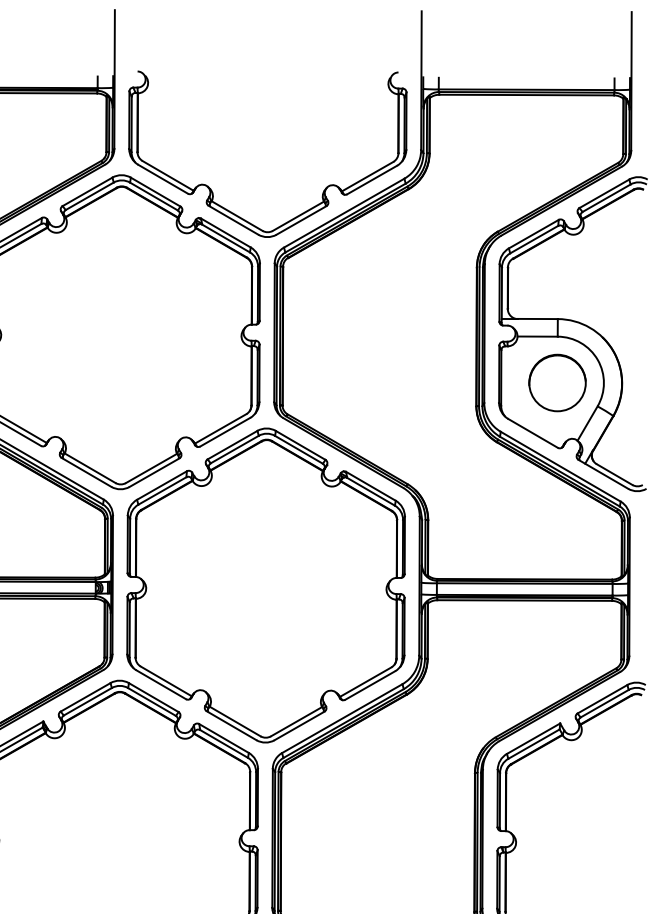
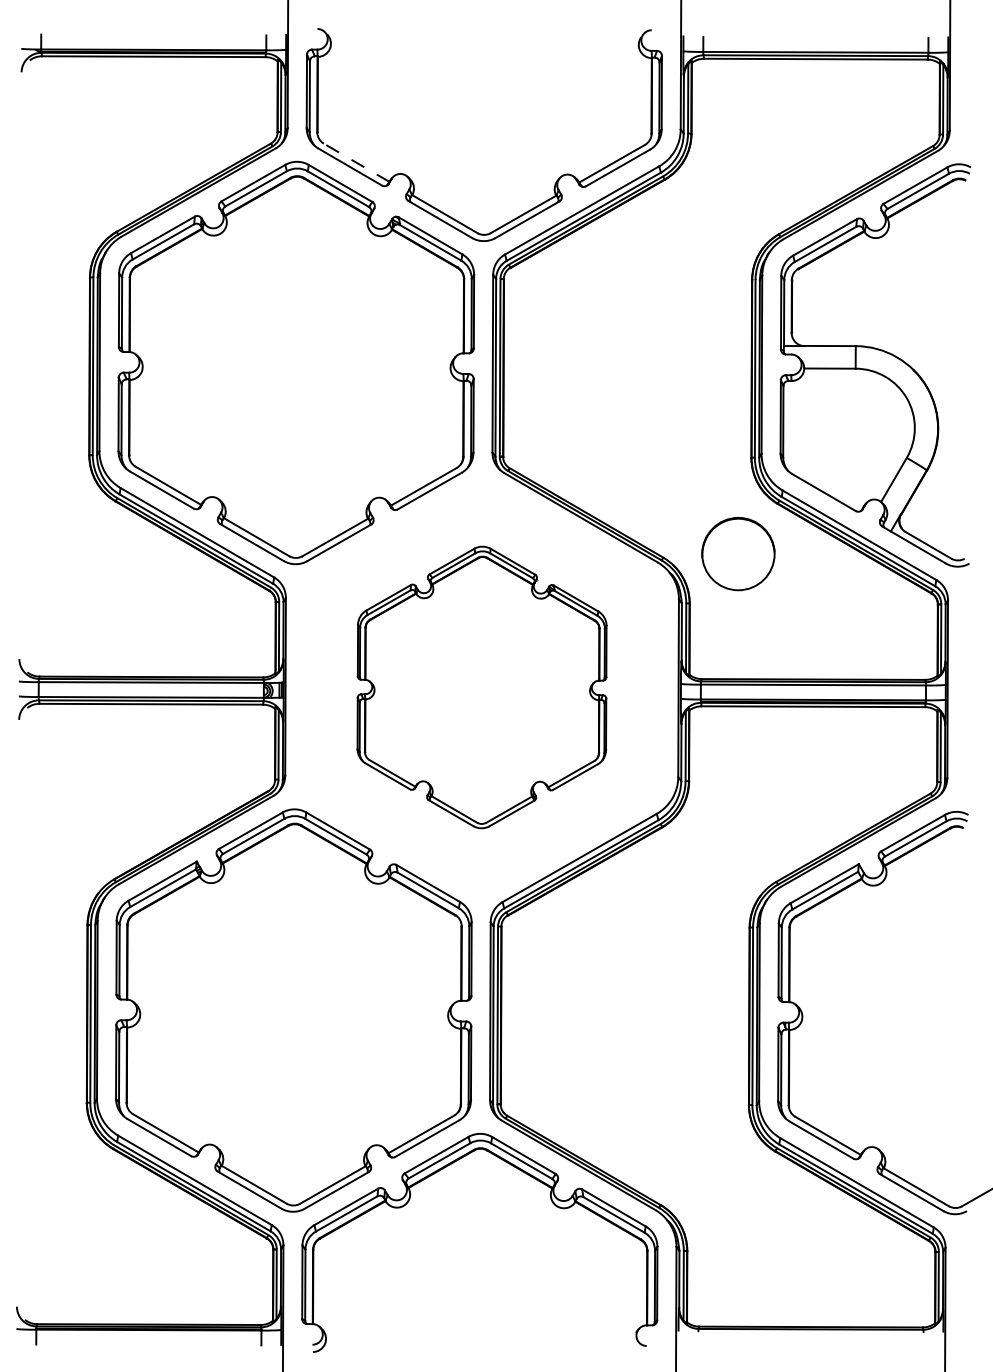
line: (168, 175) -> (356, 162), solid -> dashed
circle: (557, 383) -> (738, 554), moved
part: (265, 585) -> (481, 687), size x0.7

